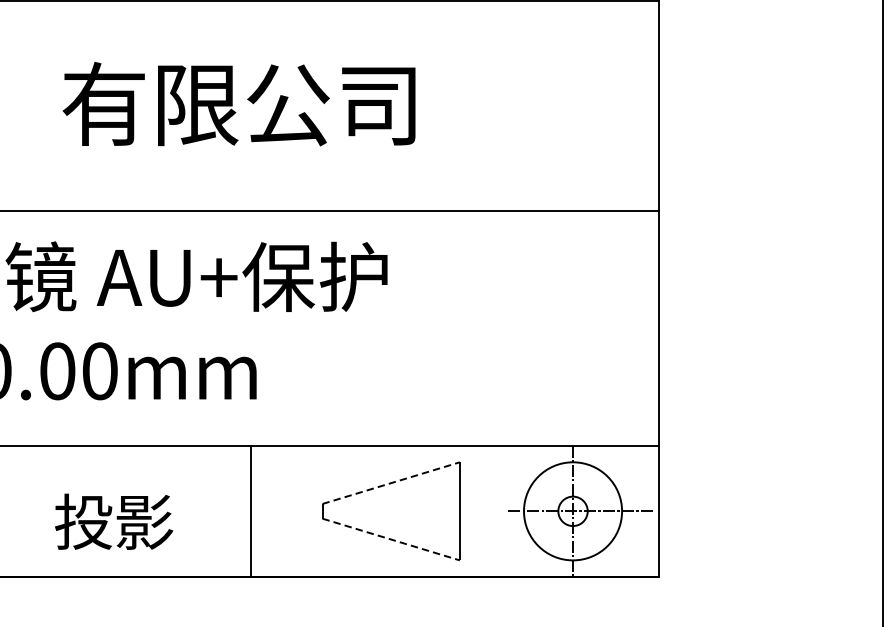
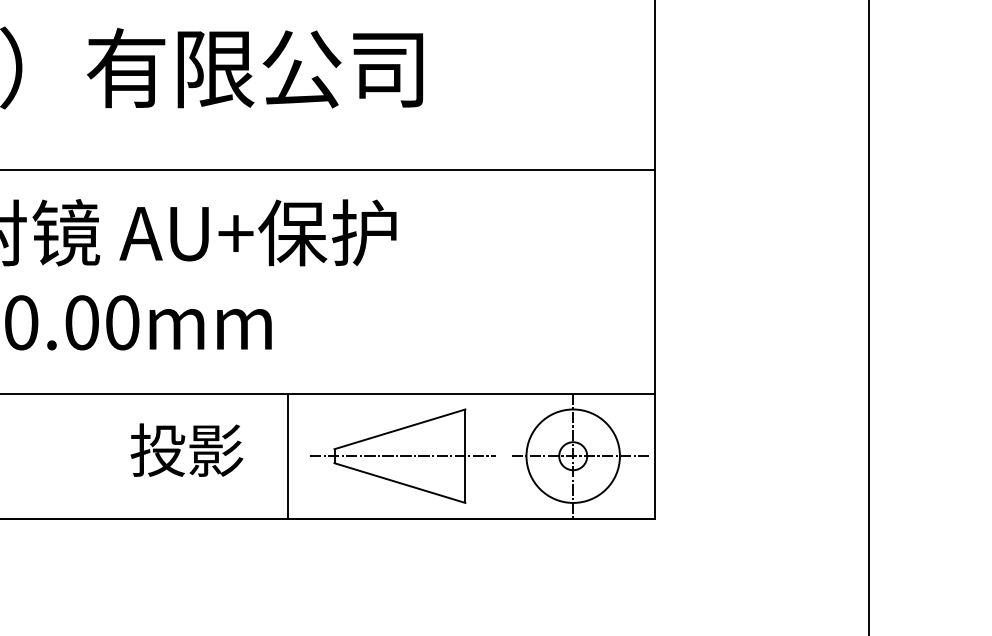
line: (391, 483) -> (400, 429), dashed -> solid
line: (251, 510) -> (287, 455), moved
line: (393, 511) -> (402, 456), added
text: (113, 521) -> (186, 449), moved
line: (391, 539) -> (400, 483), dashed -> solid

